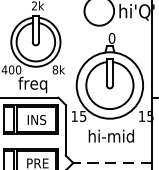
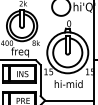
line: (111, 162) -> (68, 100), dashed -> solid

